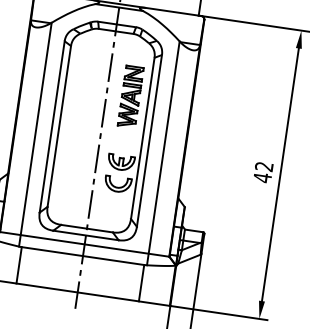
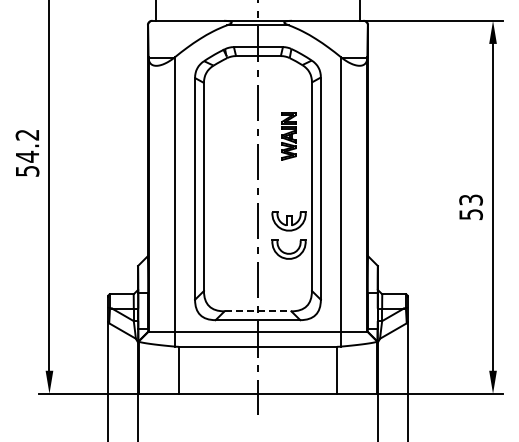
part: (130, 96) -> (288, 136), size x0.6
text: (262, 172) -> (470, 207), 42 -> 53
line: (87, 228) -> (258, 311), solid -> dashed

